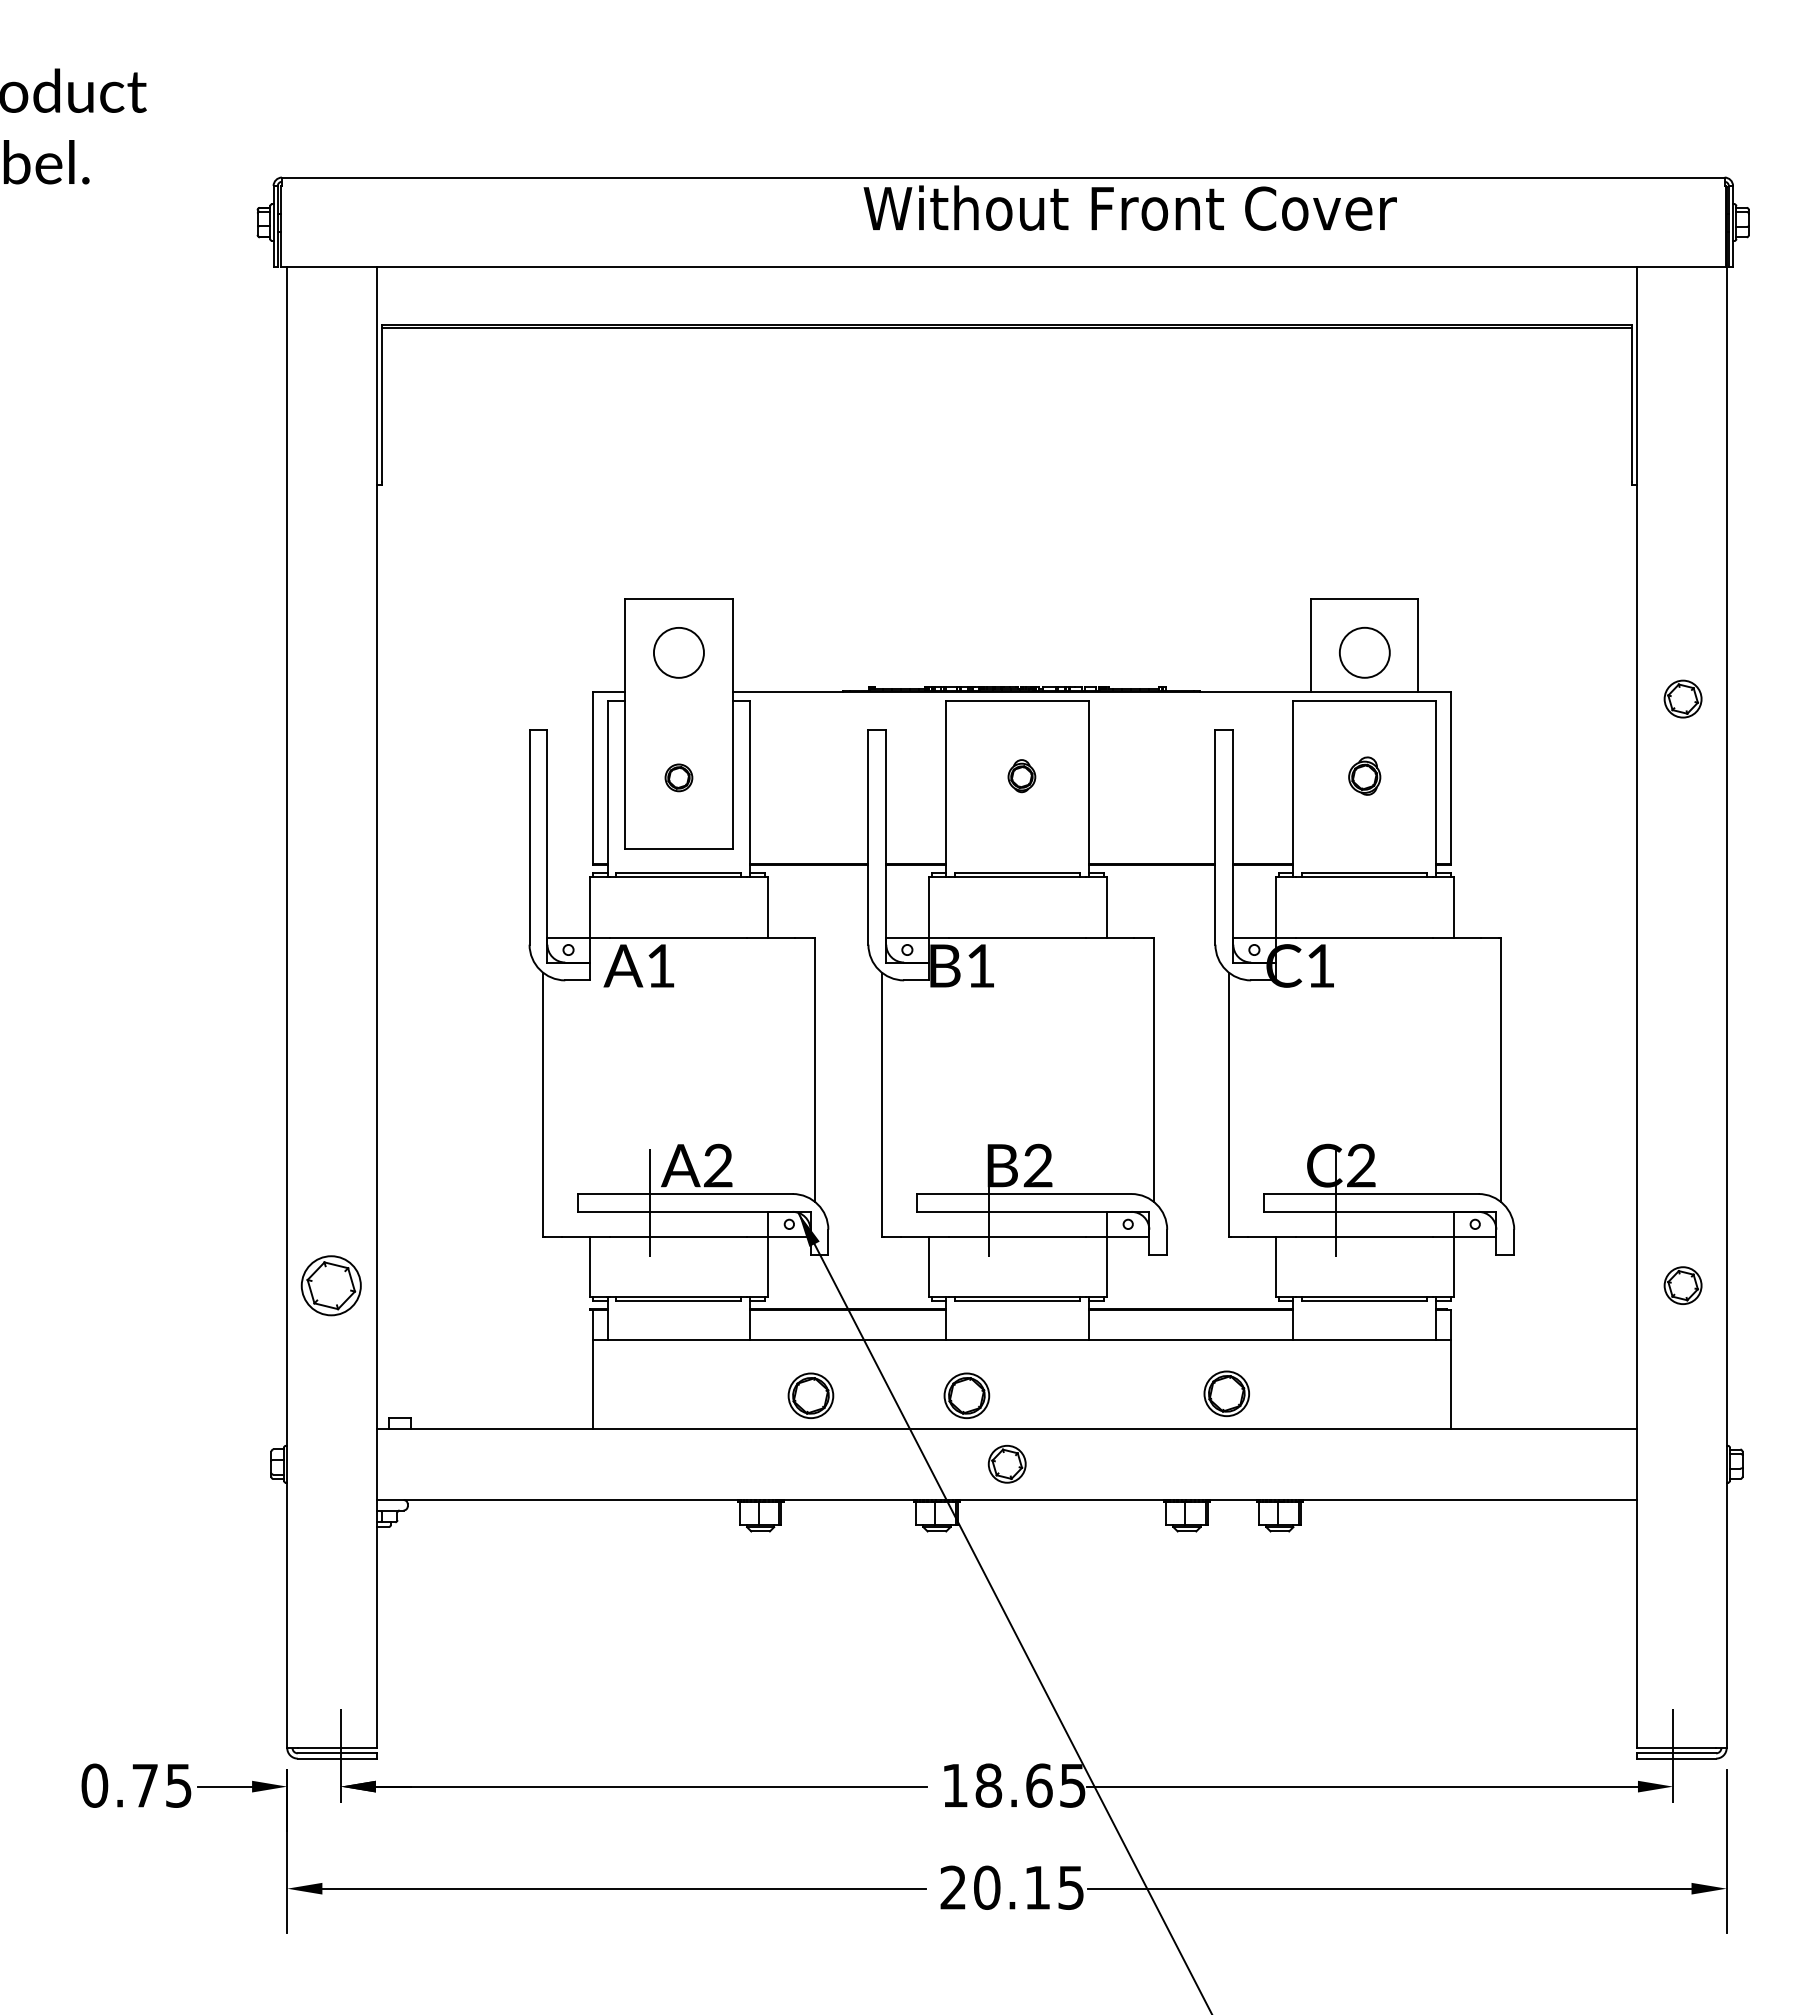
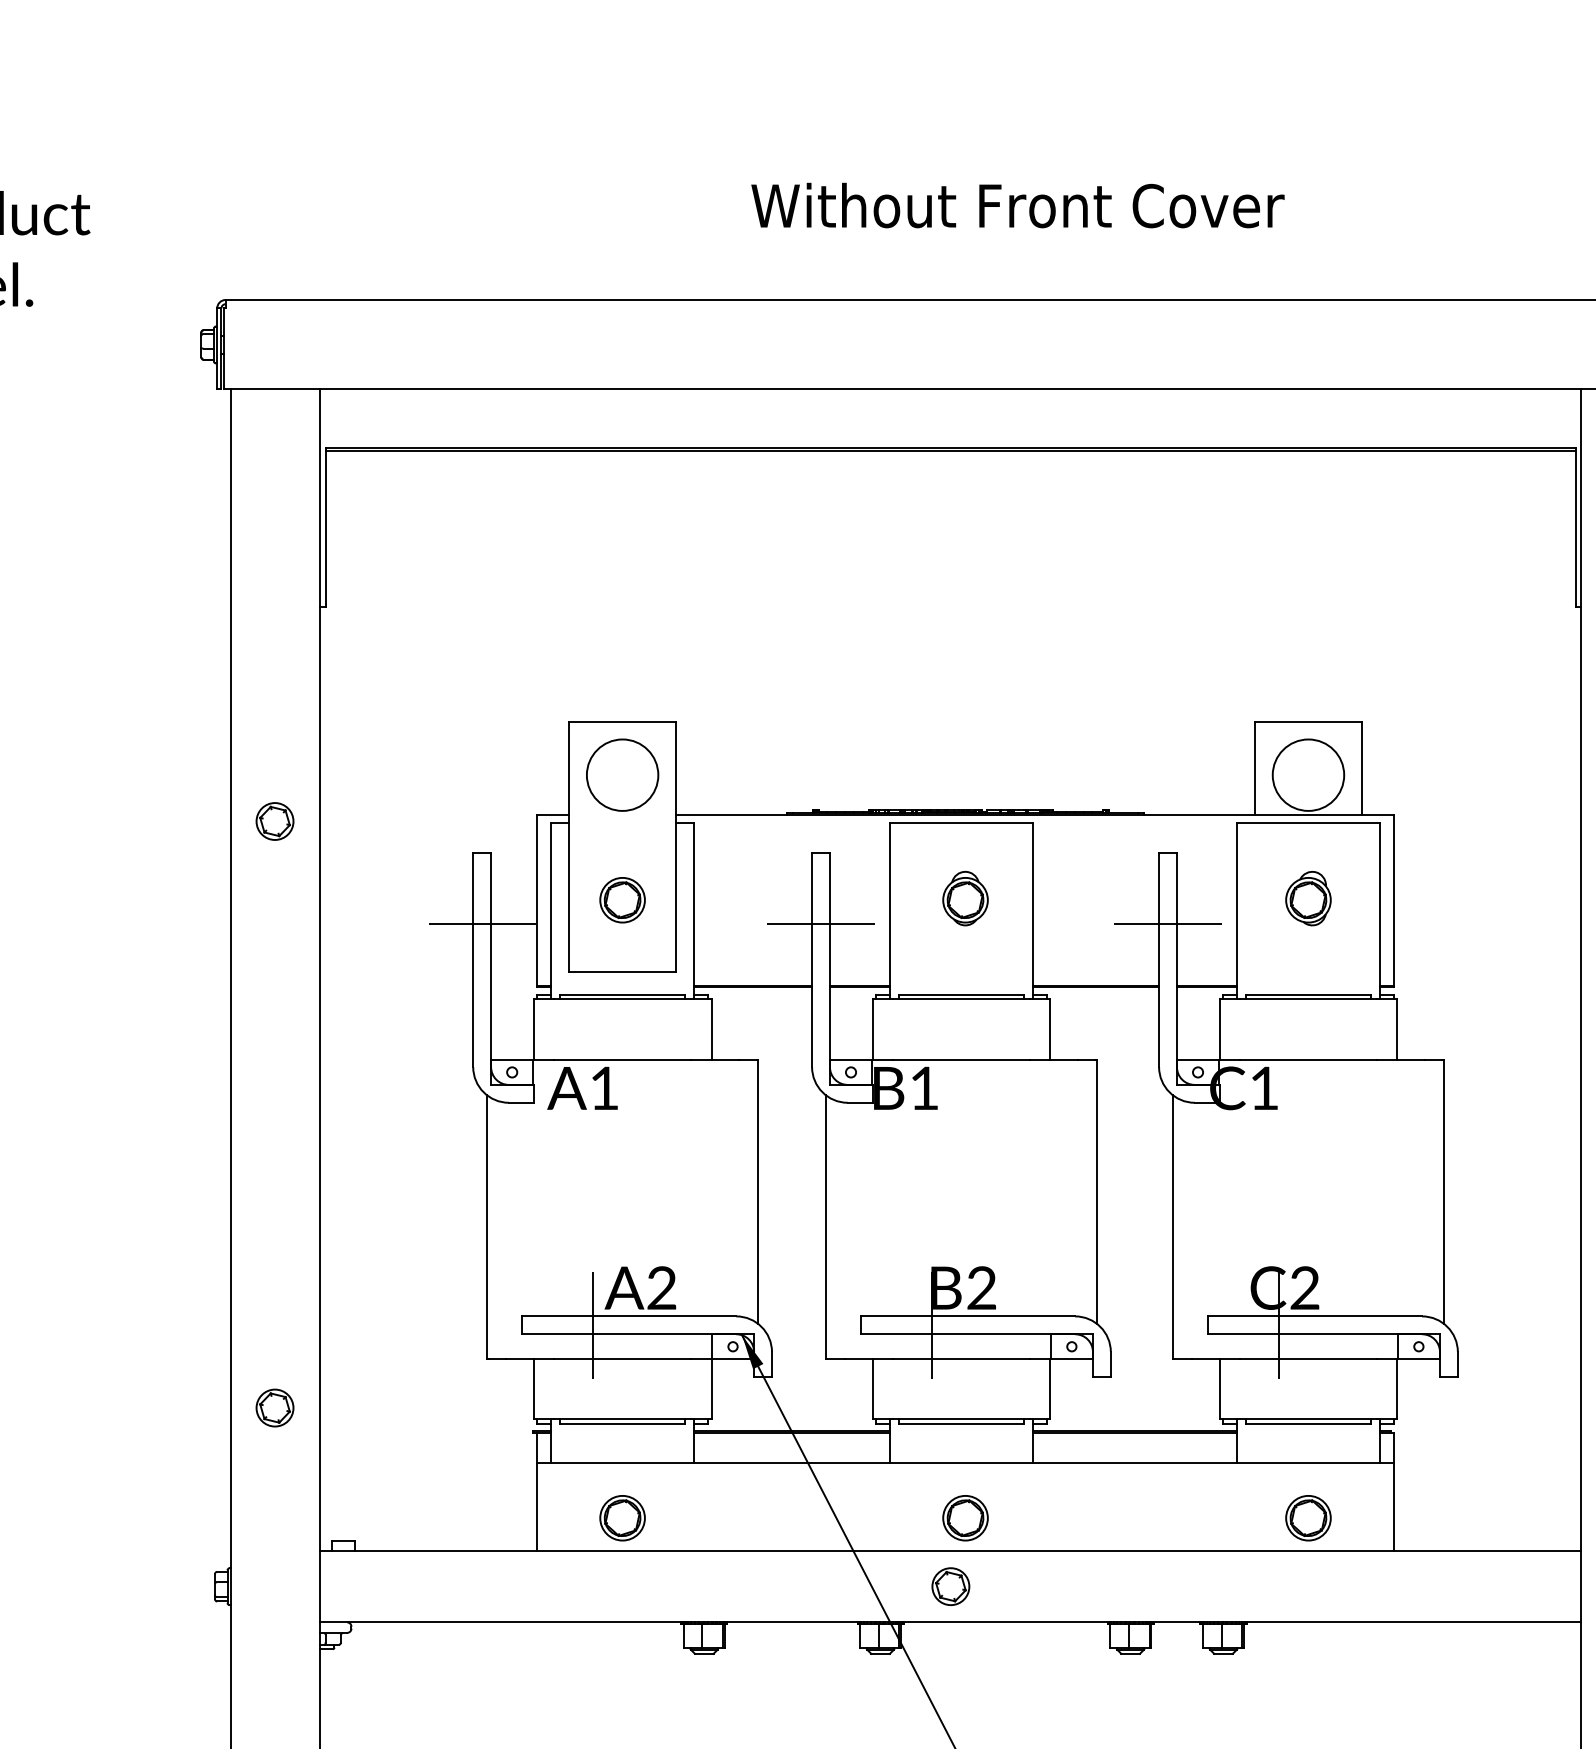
text: (1129, 207) -> (1017, 204), moved
circle: (678, 652) -> (622, 774), size x1.43
circle: (1364, 652) -> (1308, 774), size x1.43
part: (331, 698) -> (275, 820), added
part: (1021, 775) -> (965, 897), size x1.67
part: (1364, 775) -> (1308, 897), size x1.43
part: (678, 777) -> (622, 899), size x1.67
line: (538, 801) -> (482, 923), added
line: (876, 801) -> (820, 923), added
line: (1223, 801) -> (1167, 923), added
part: (331, 1285) -> (275, 1407), size x0.62
part: (1226, 1393) -> (1308, 1517), moved
part: (810, 1395) -> (622, 1517), moved
part: (966, 1395) -> (965, 1517), moved

